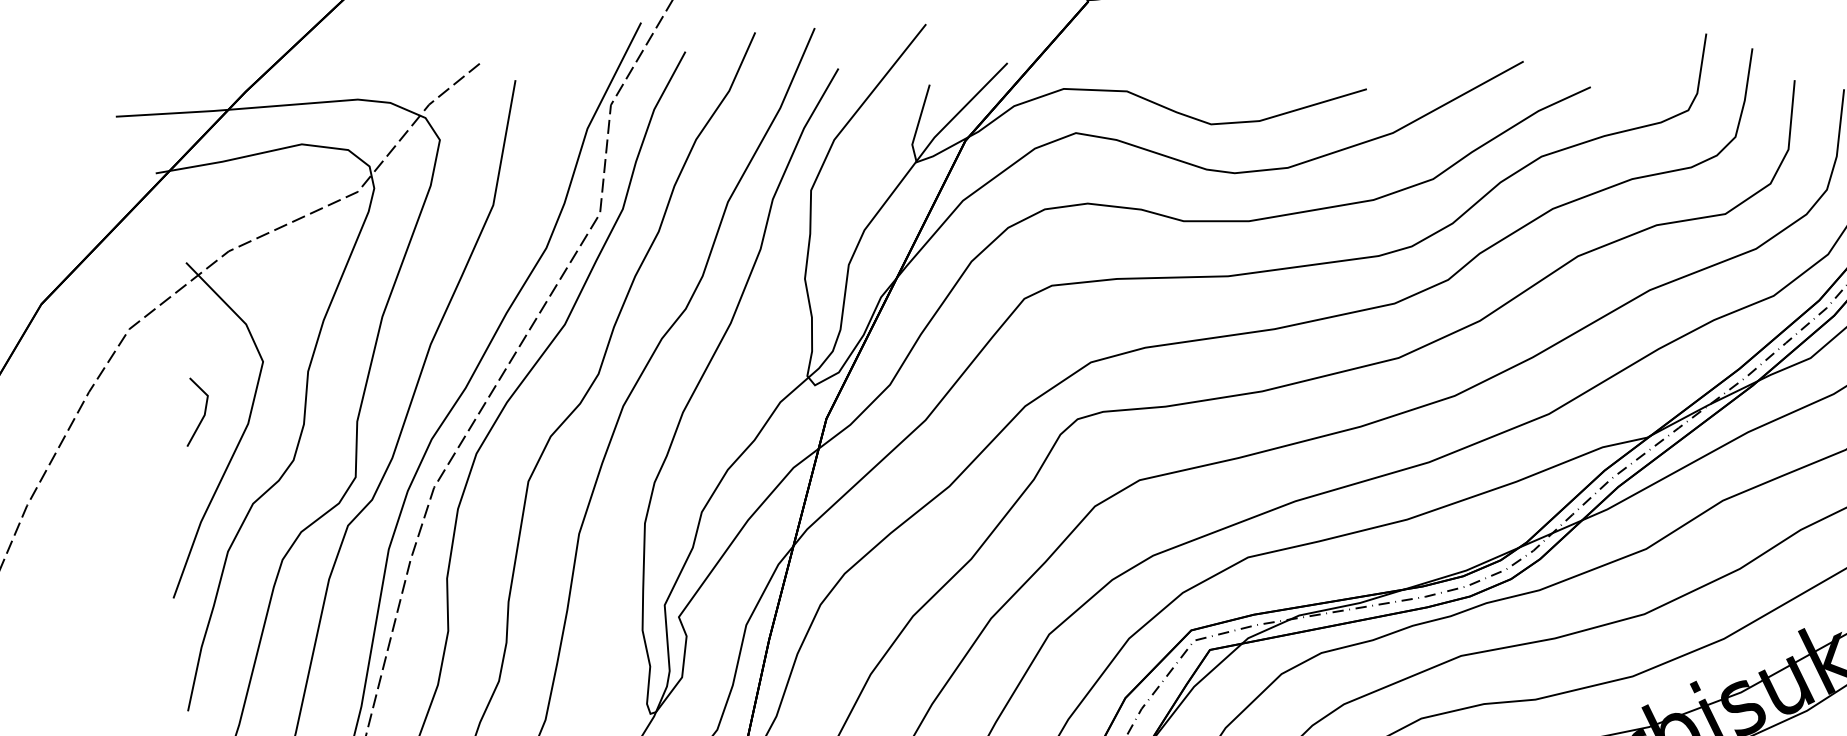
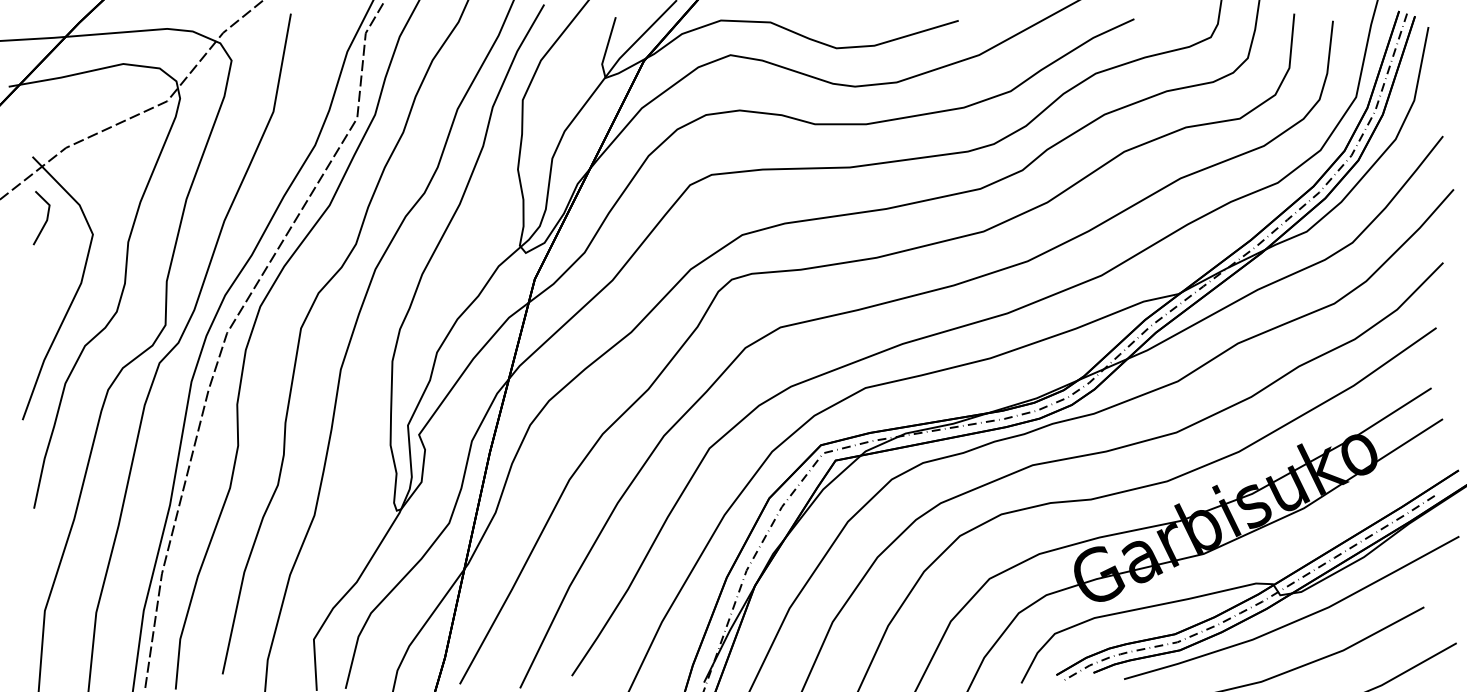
line: (203, 412) -> (46, 218), moved

